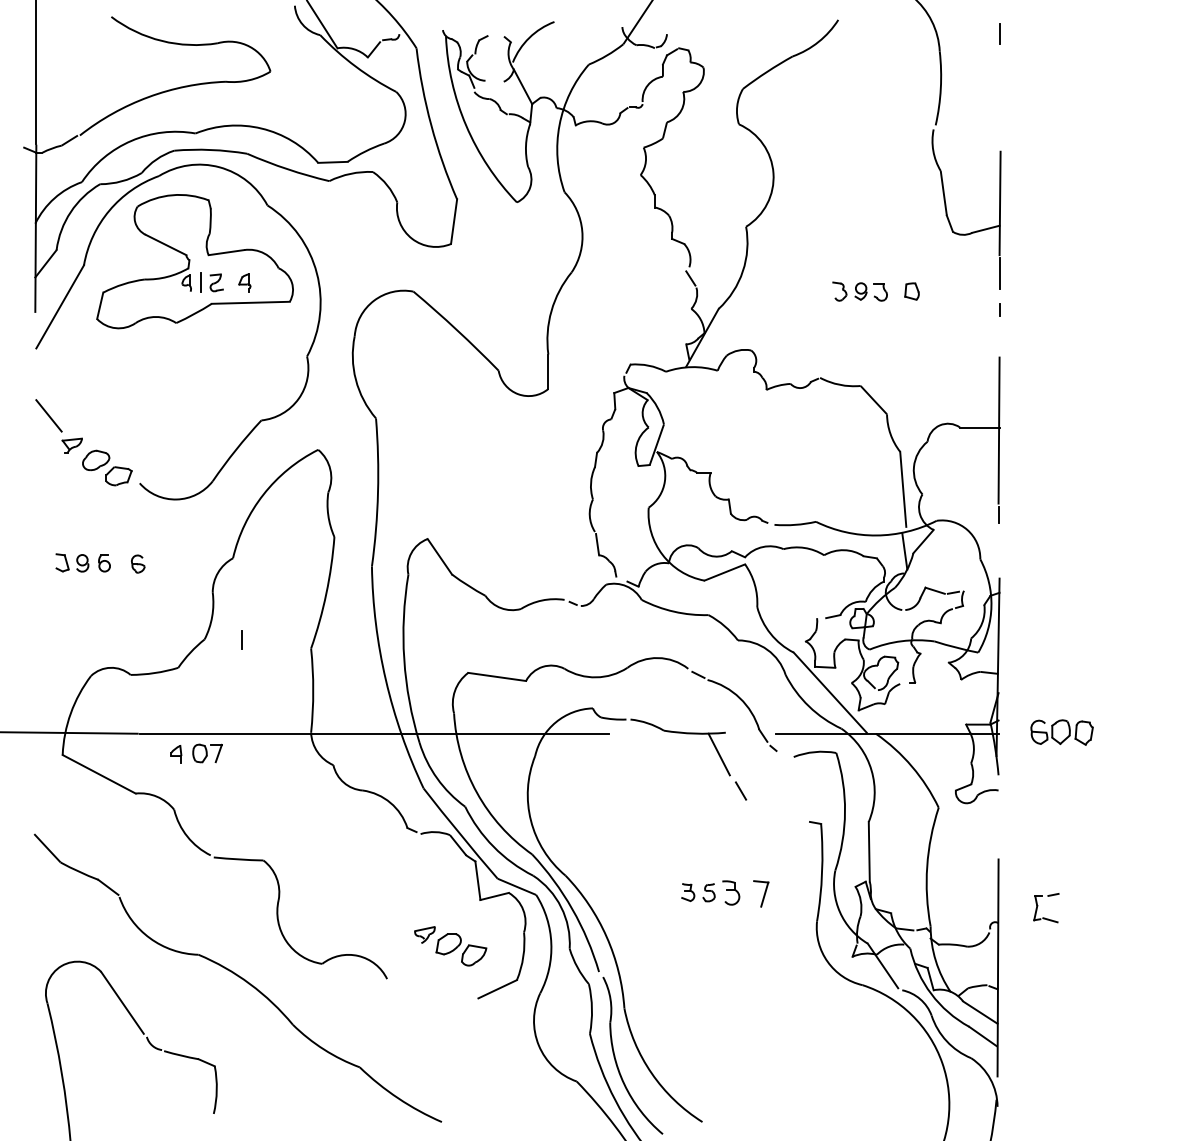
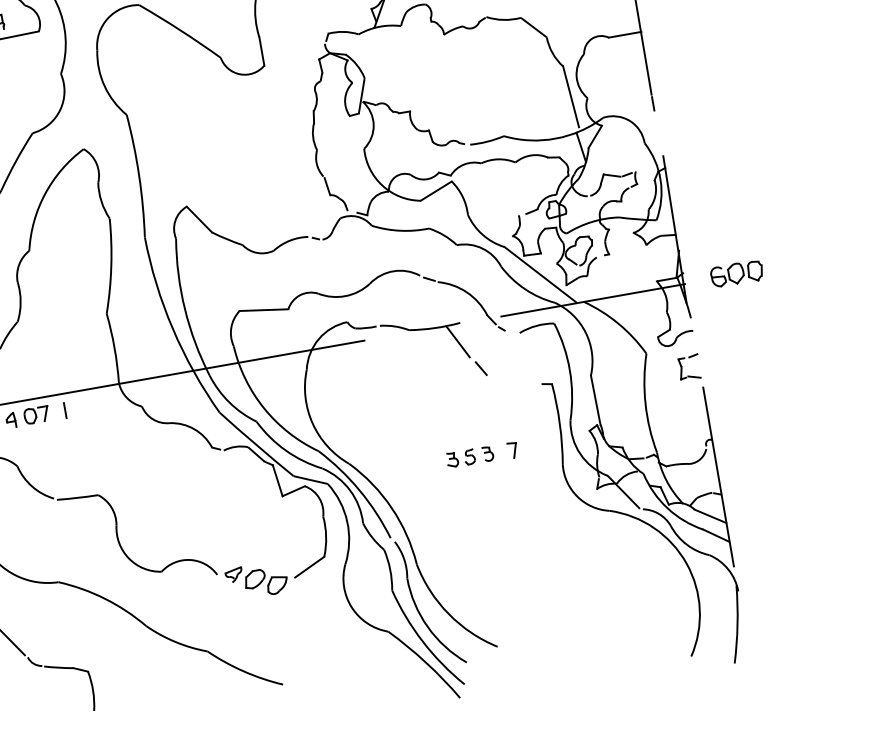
line: (241, 639) -> (64, 410), moved
part: (730, 892) -> (487, 453), size x0.71
part: (761, 893) -> (513, 450), size x0.71
part: (1038, 906) -> (682, 367), moved
part: (450, 946) -> (256, 580), moved

